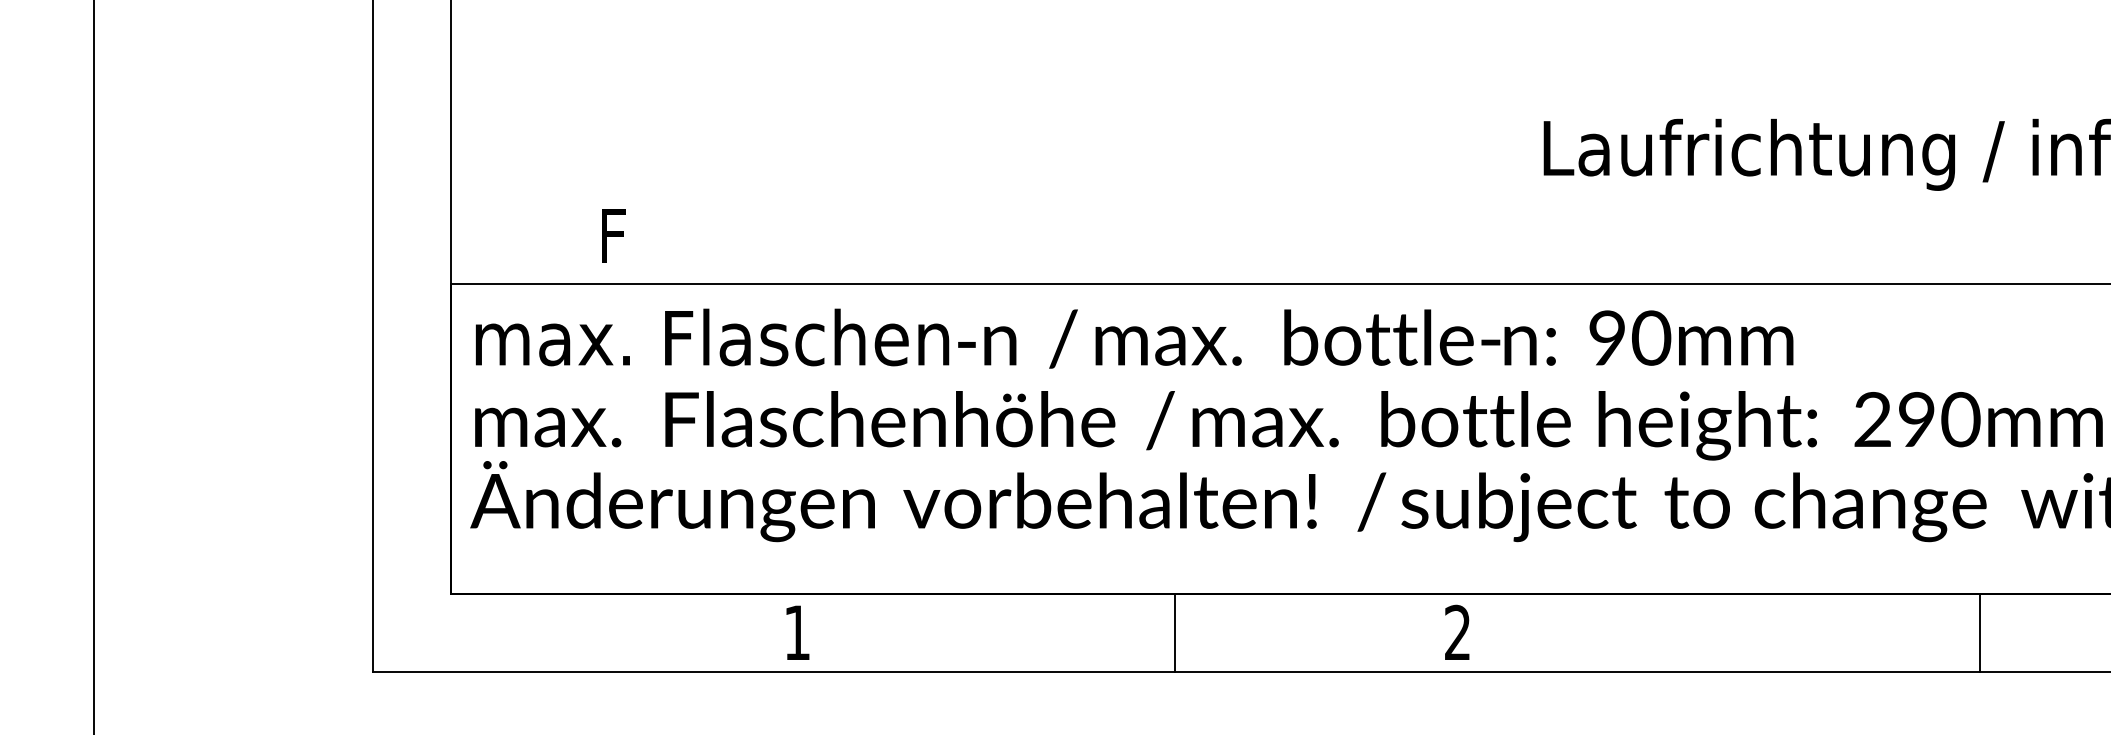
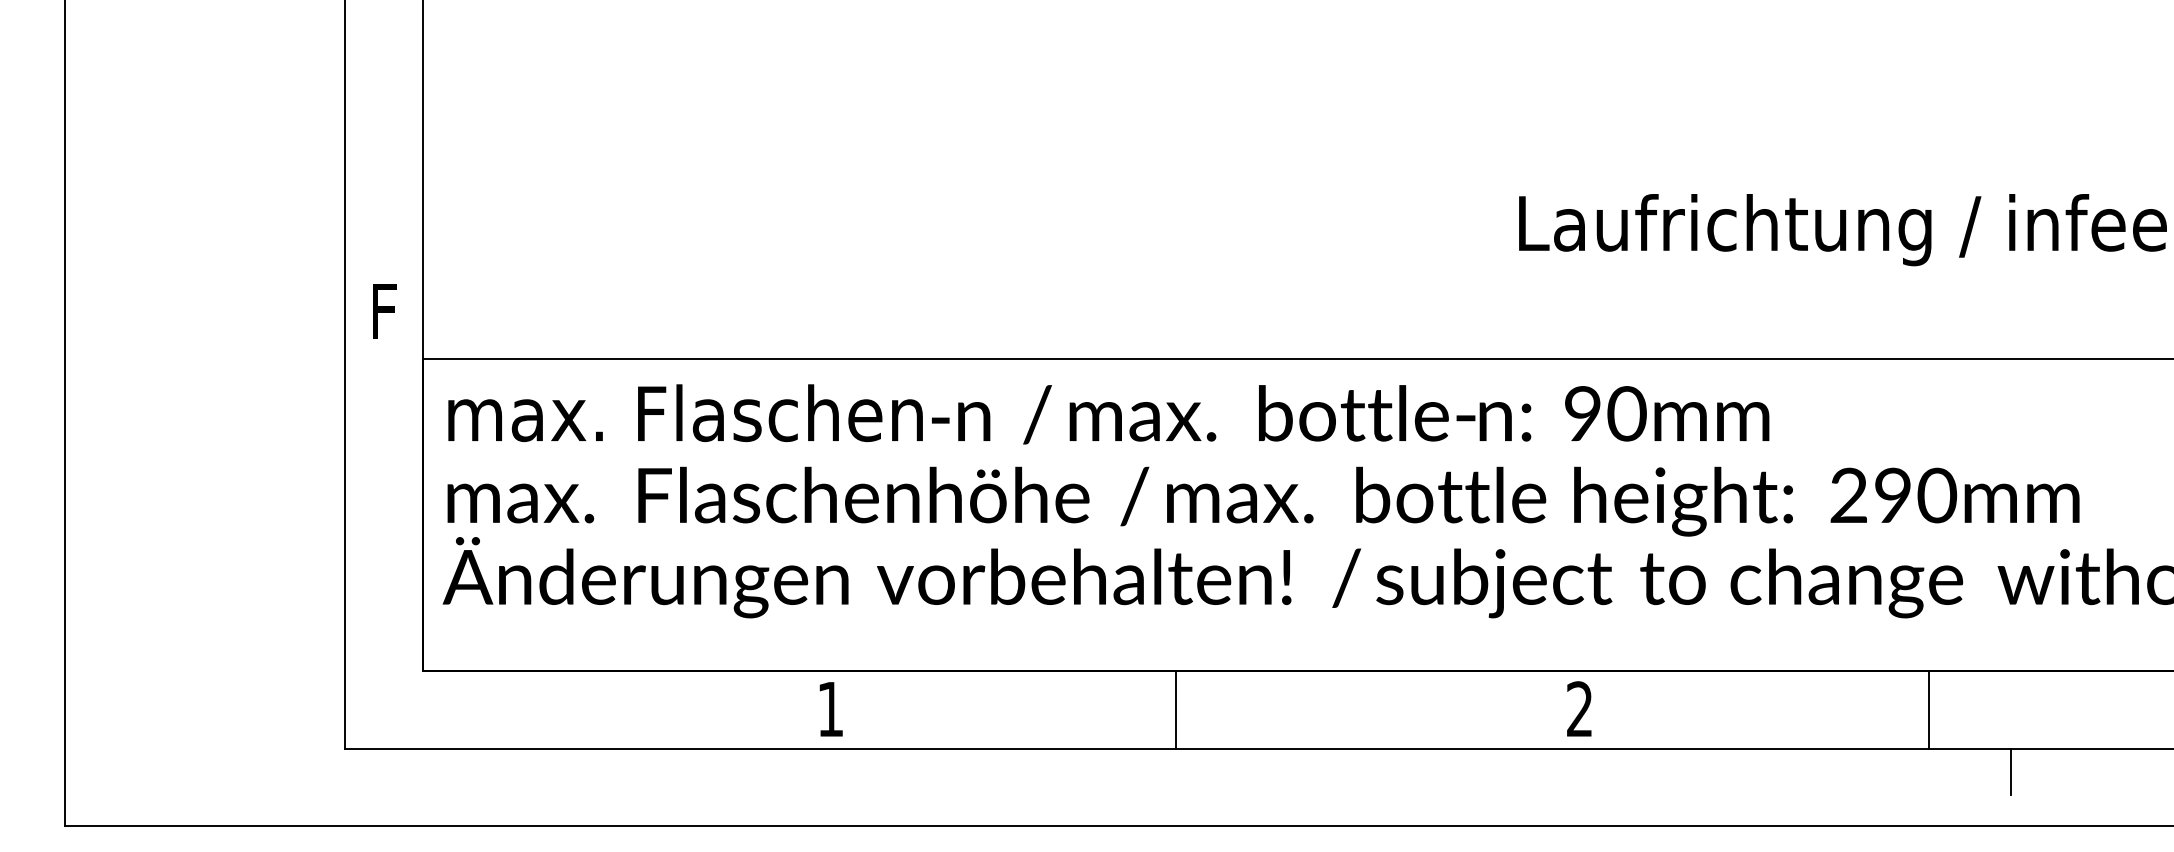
text: (613, 236) -> (384, 311), moved
text: (1457, 632) -> (1579, 708), moved
text: (797, 633) -> (830, 709), moved
line: (1175, 633) -> (1176, 709), moved
line: (1980, 633) -> (1929, 709), moved
line: (2033, 694) -> (2010, 771), added

